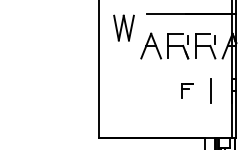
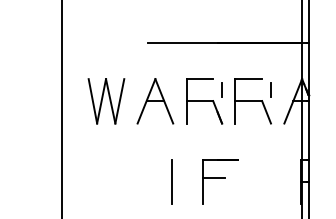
part: (123, 27) -> (105, 100), moved
part: (187, 90) -> (220, 181), size x1.67
line: (210, 90) -> (170, 181), moved

